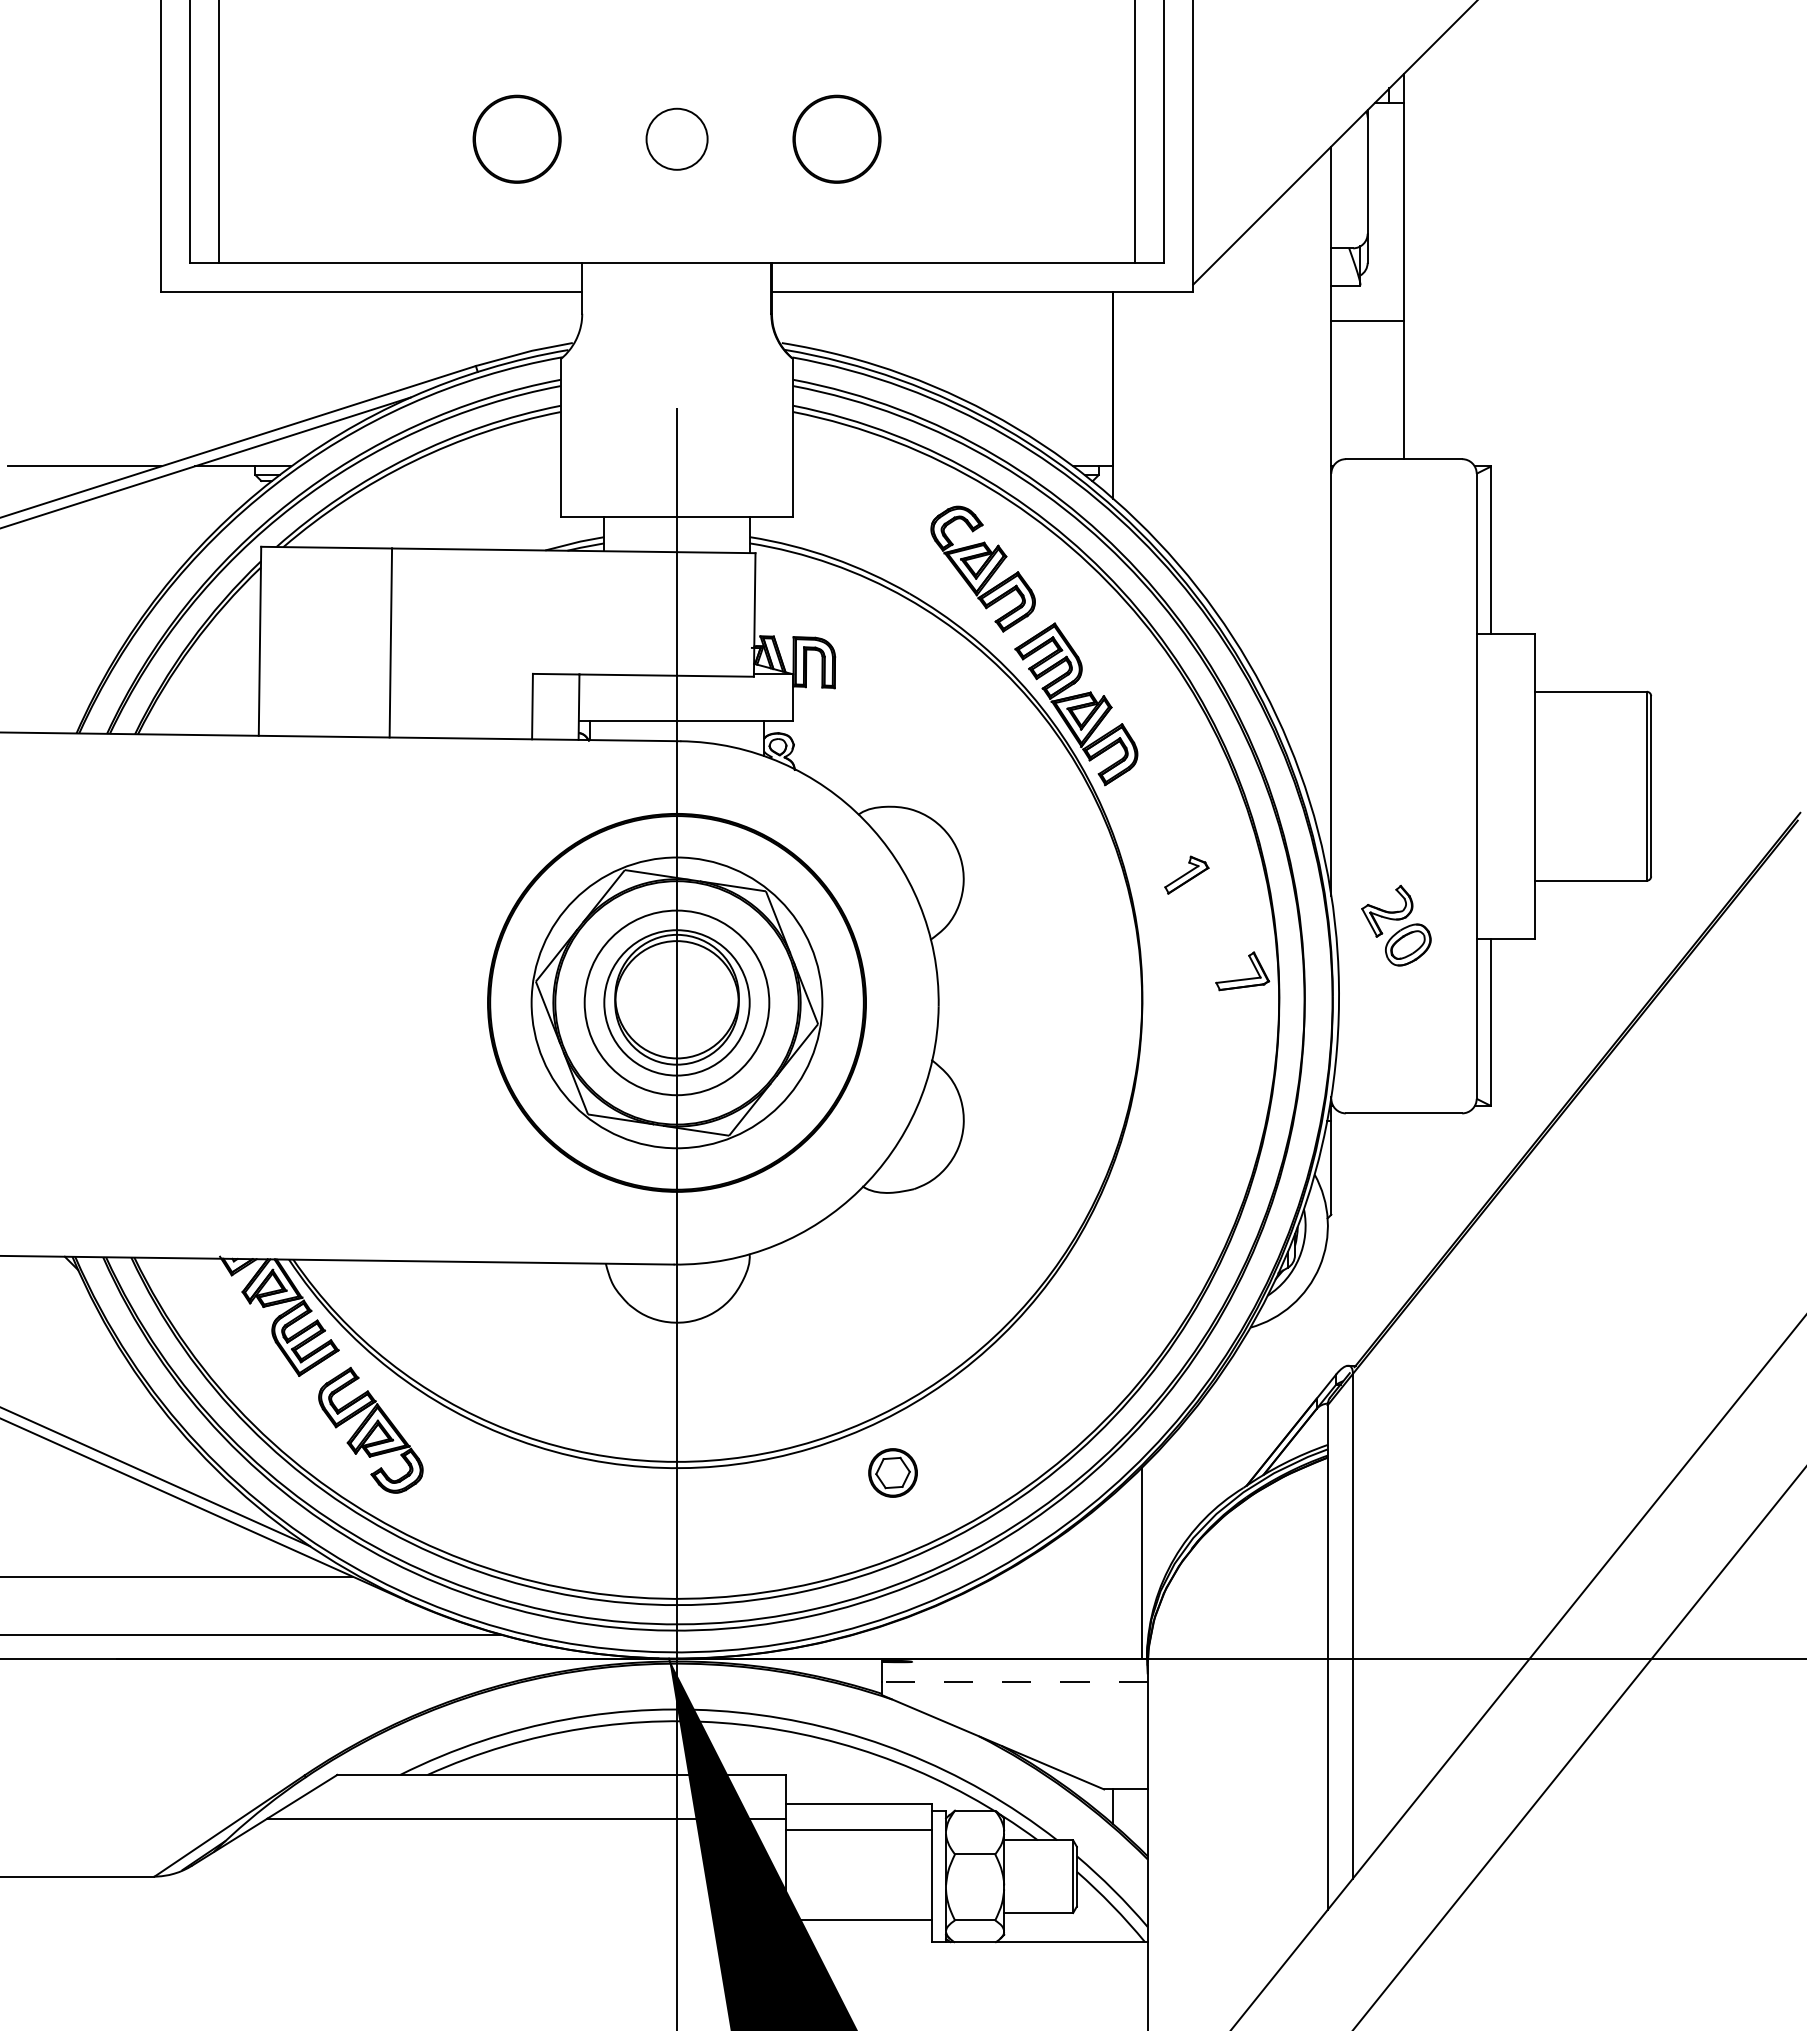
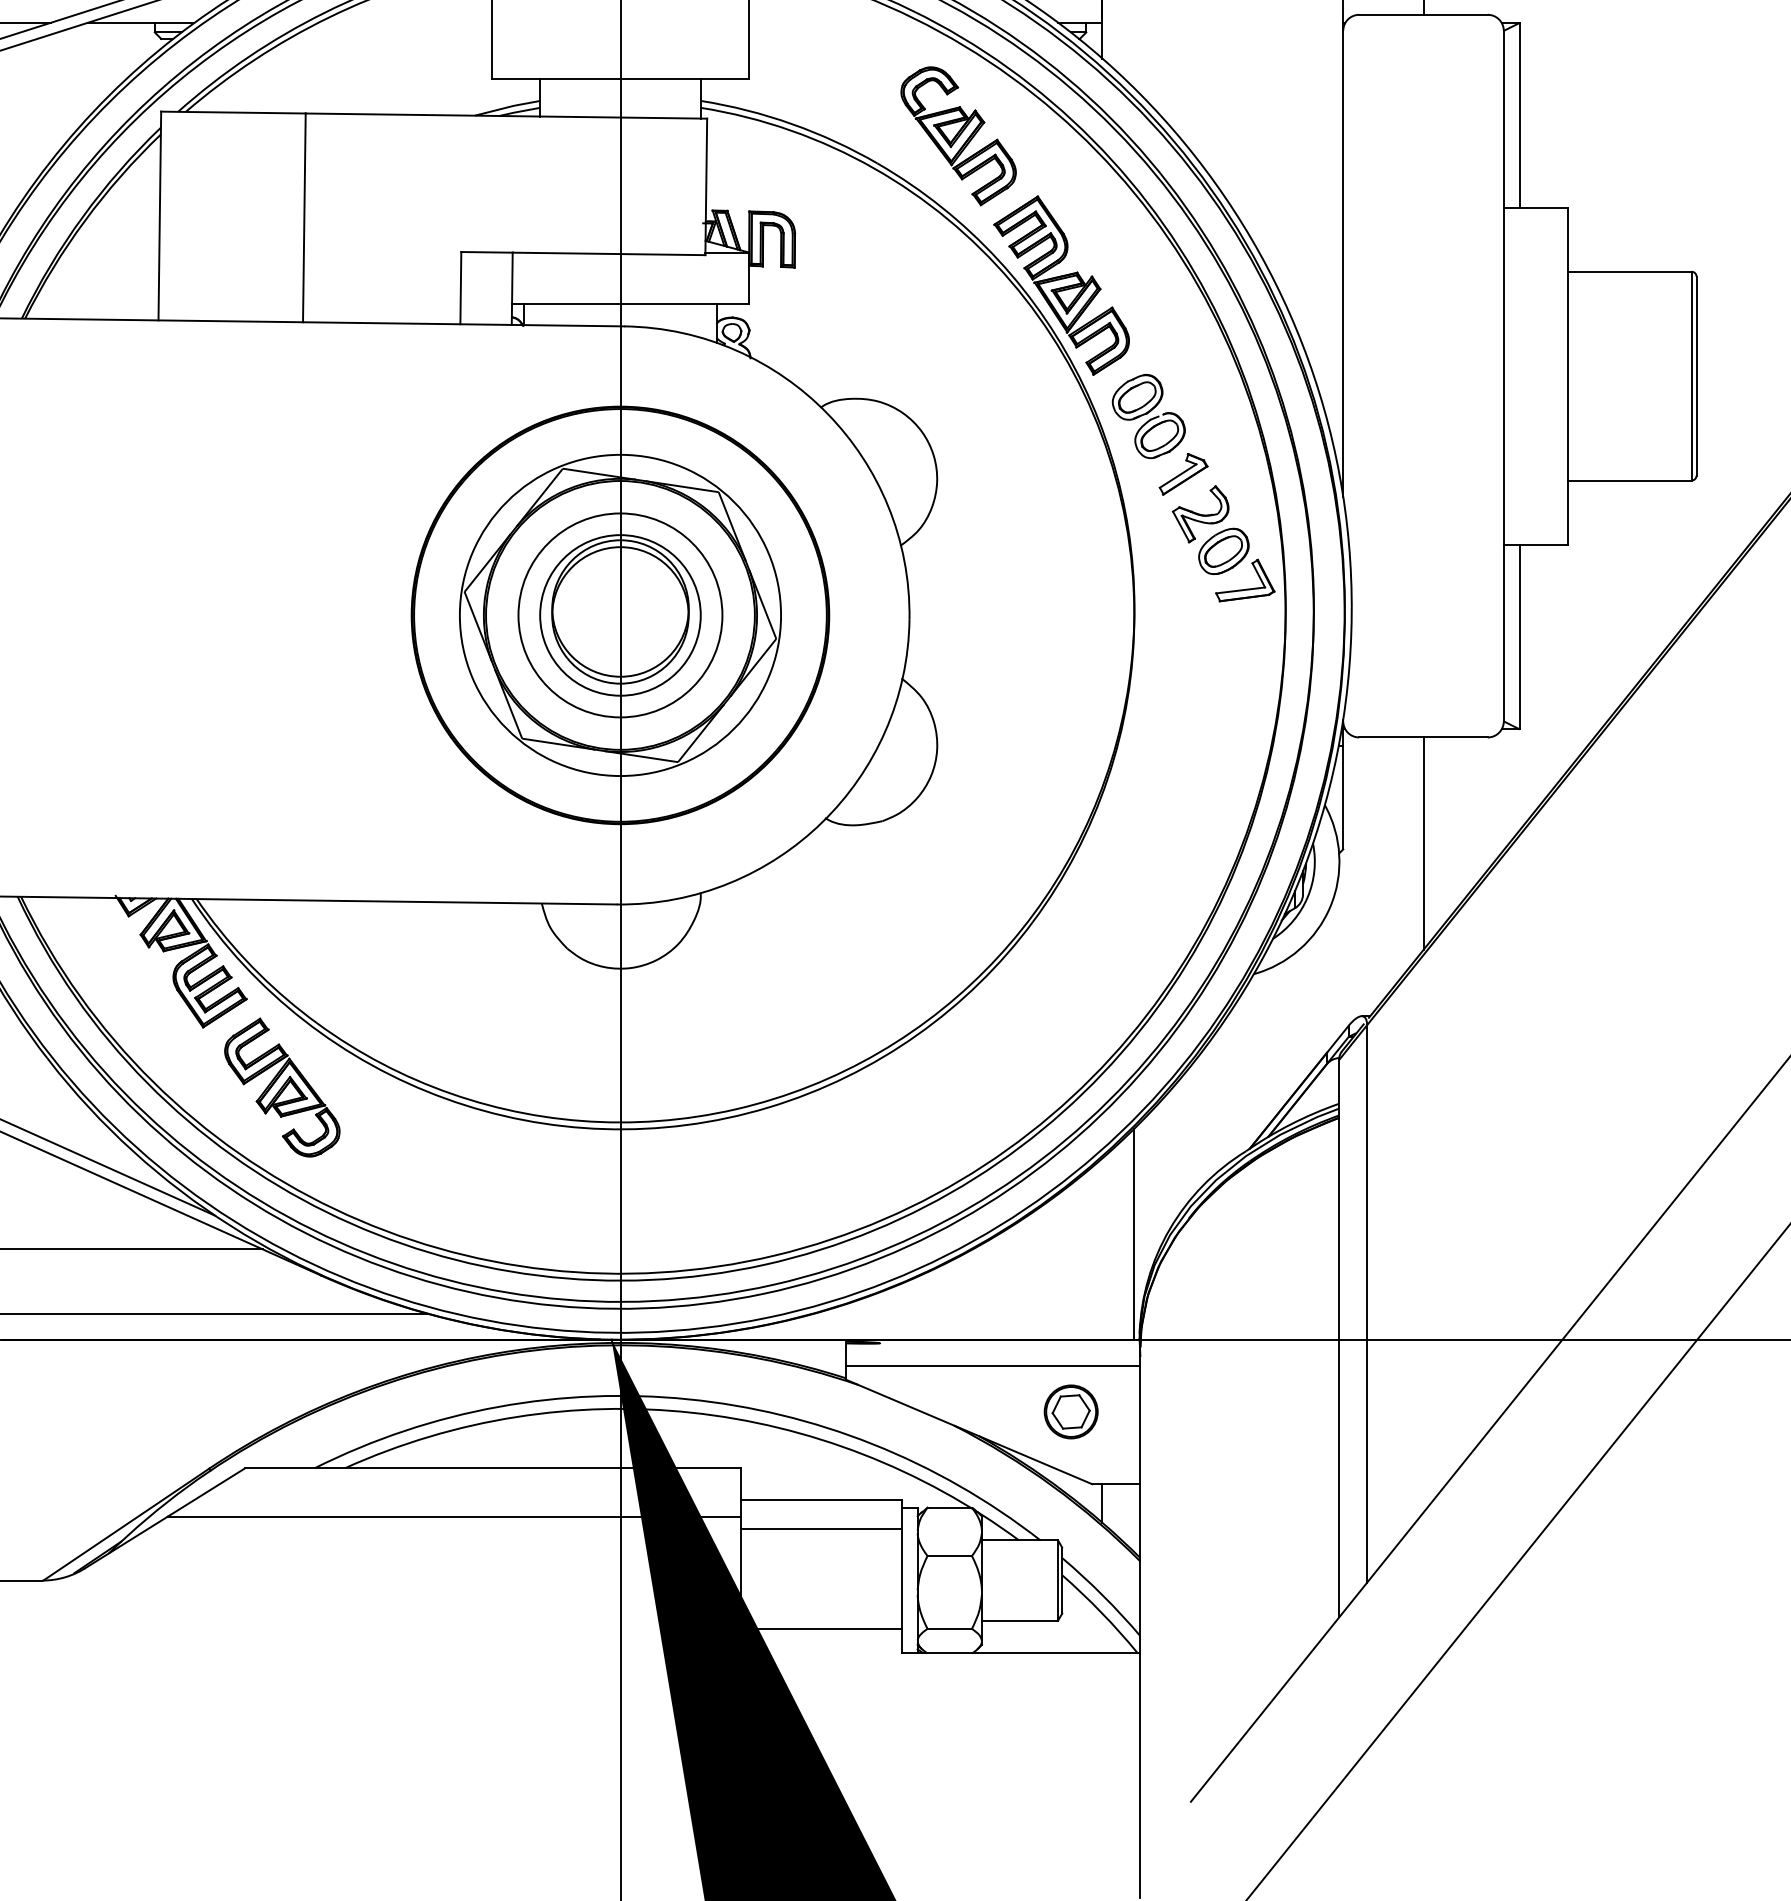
part: (1154, 822) -> (1147, 416), added
part: (1396, 925) -> (1210, 529), moved
line: (1404, 1209) -> (1424, 843), added
part: (892, 1472) -> (1070, 1411), moved
line: (1014, 1682) -> (993, 1366), dashed -> solid

